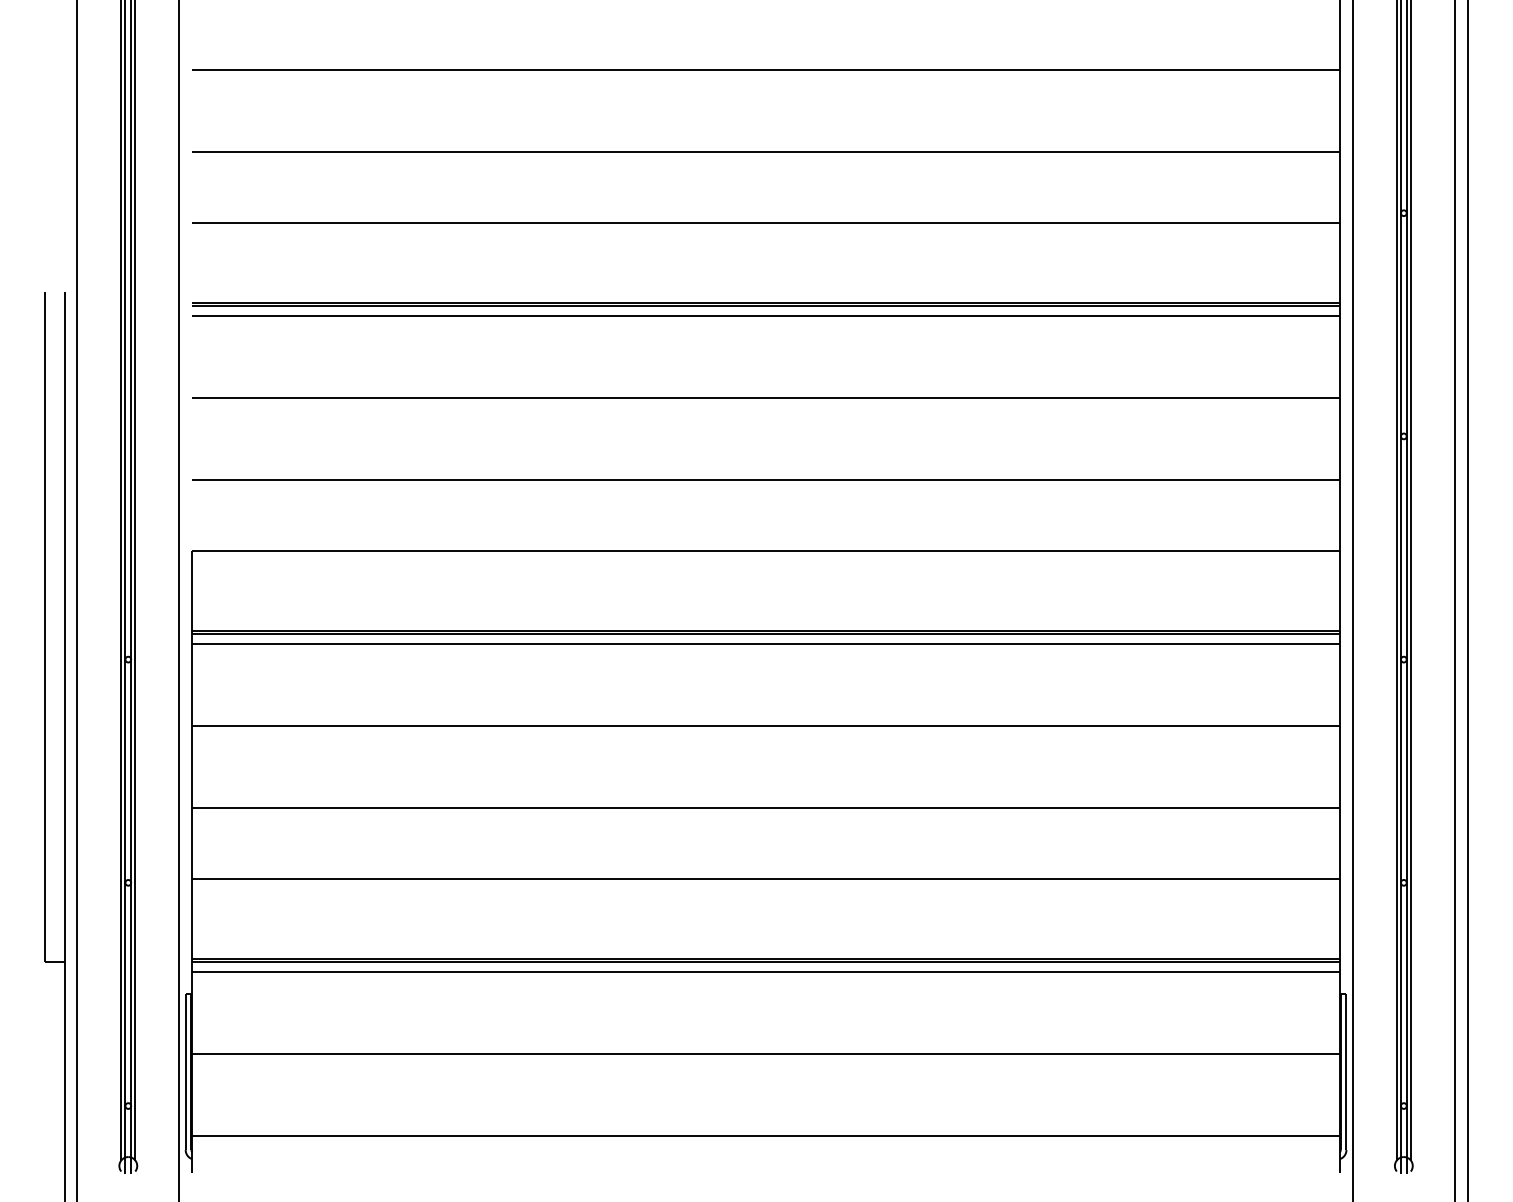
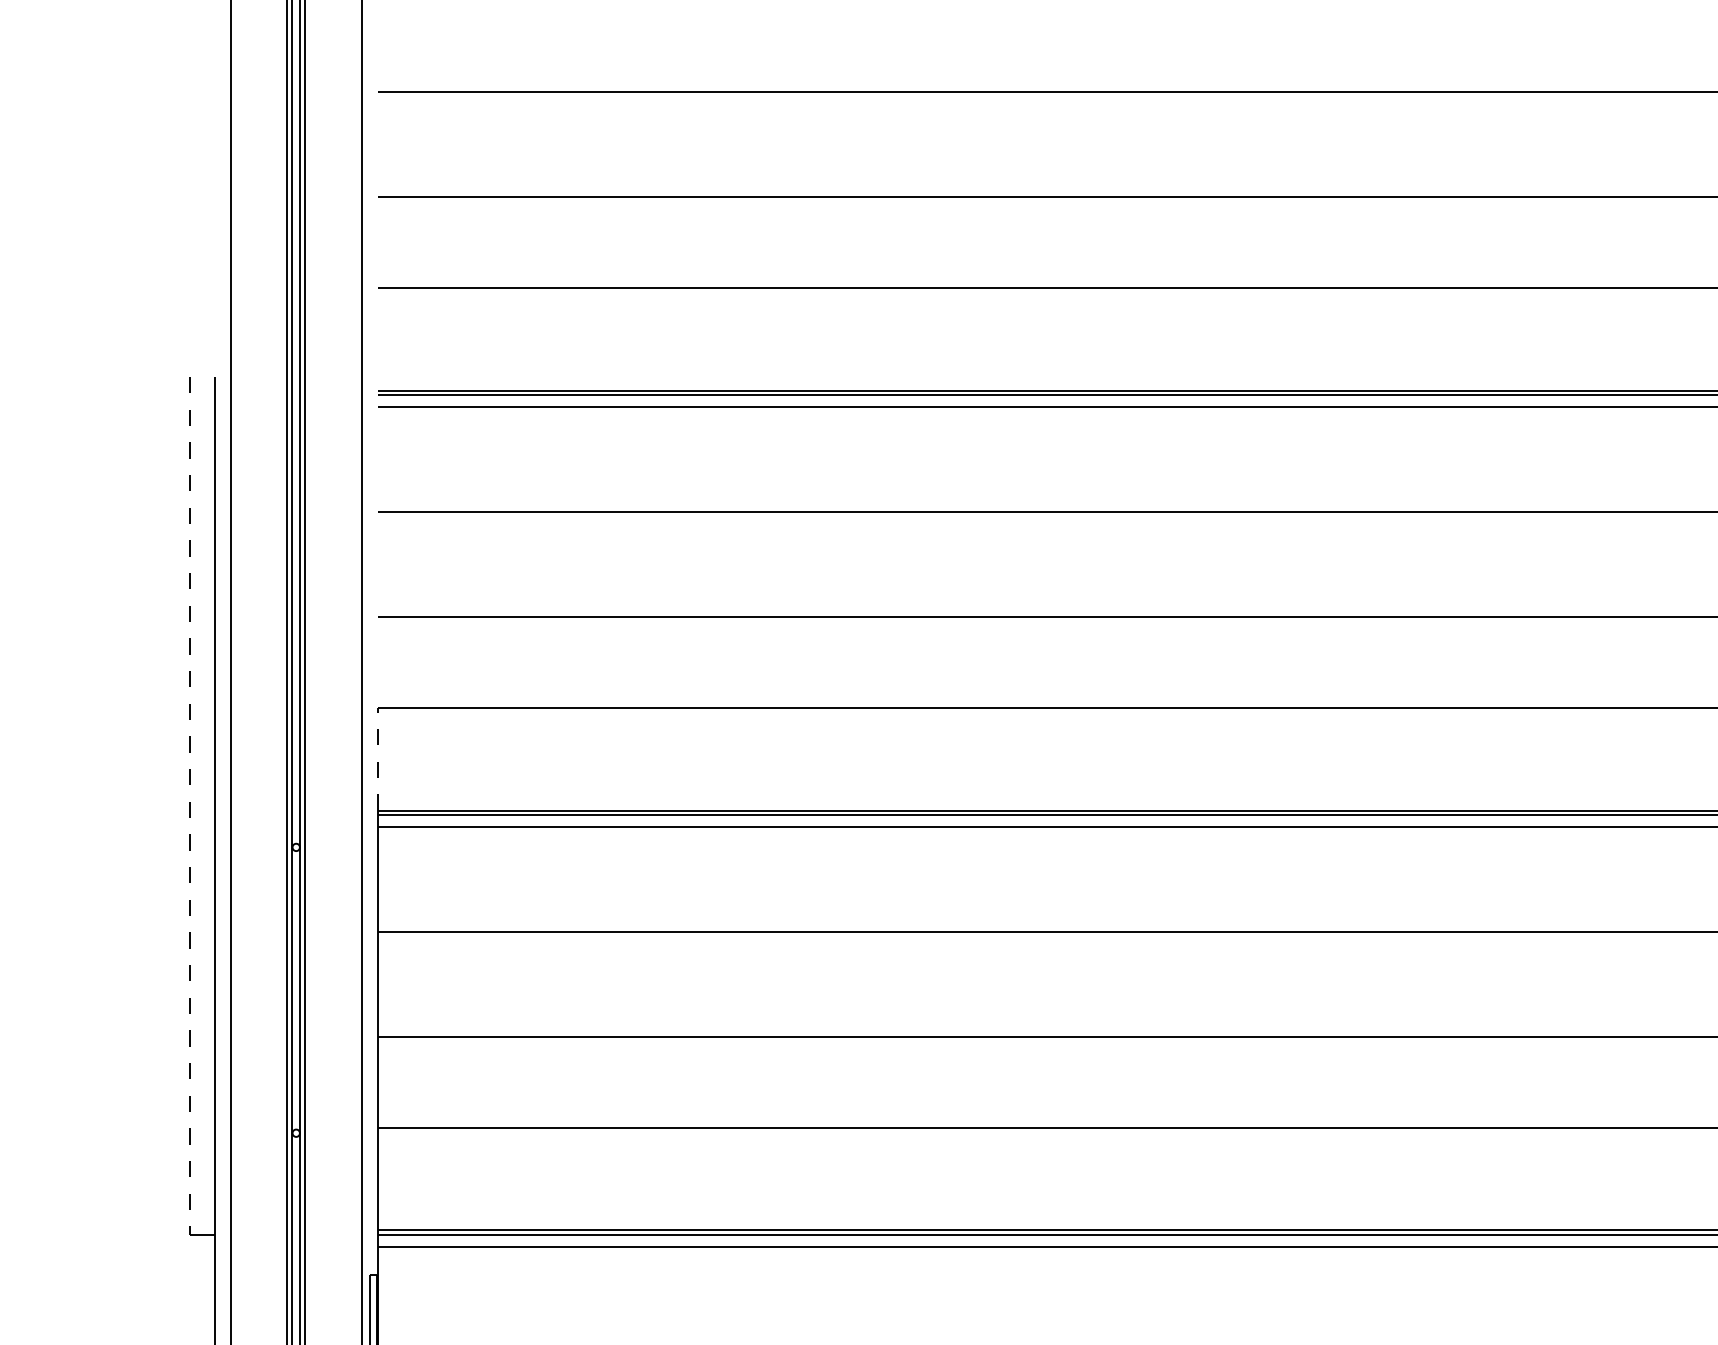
line: (192, 590) -> (378, 758), solid -> dashed
line: (45, 627) -> (190, 806), solid -> dashed

